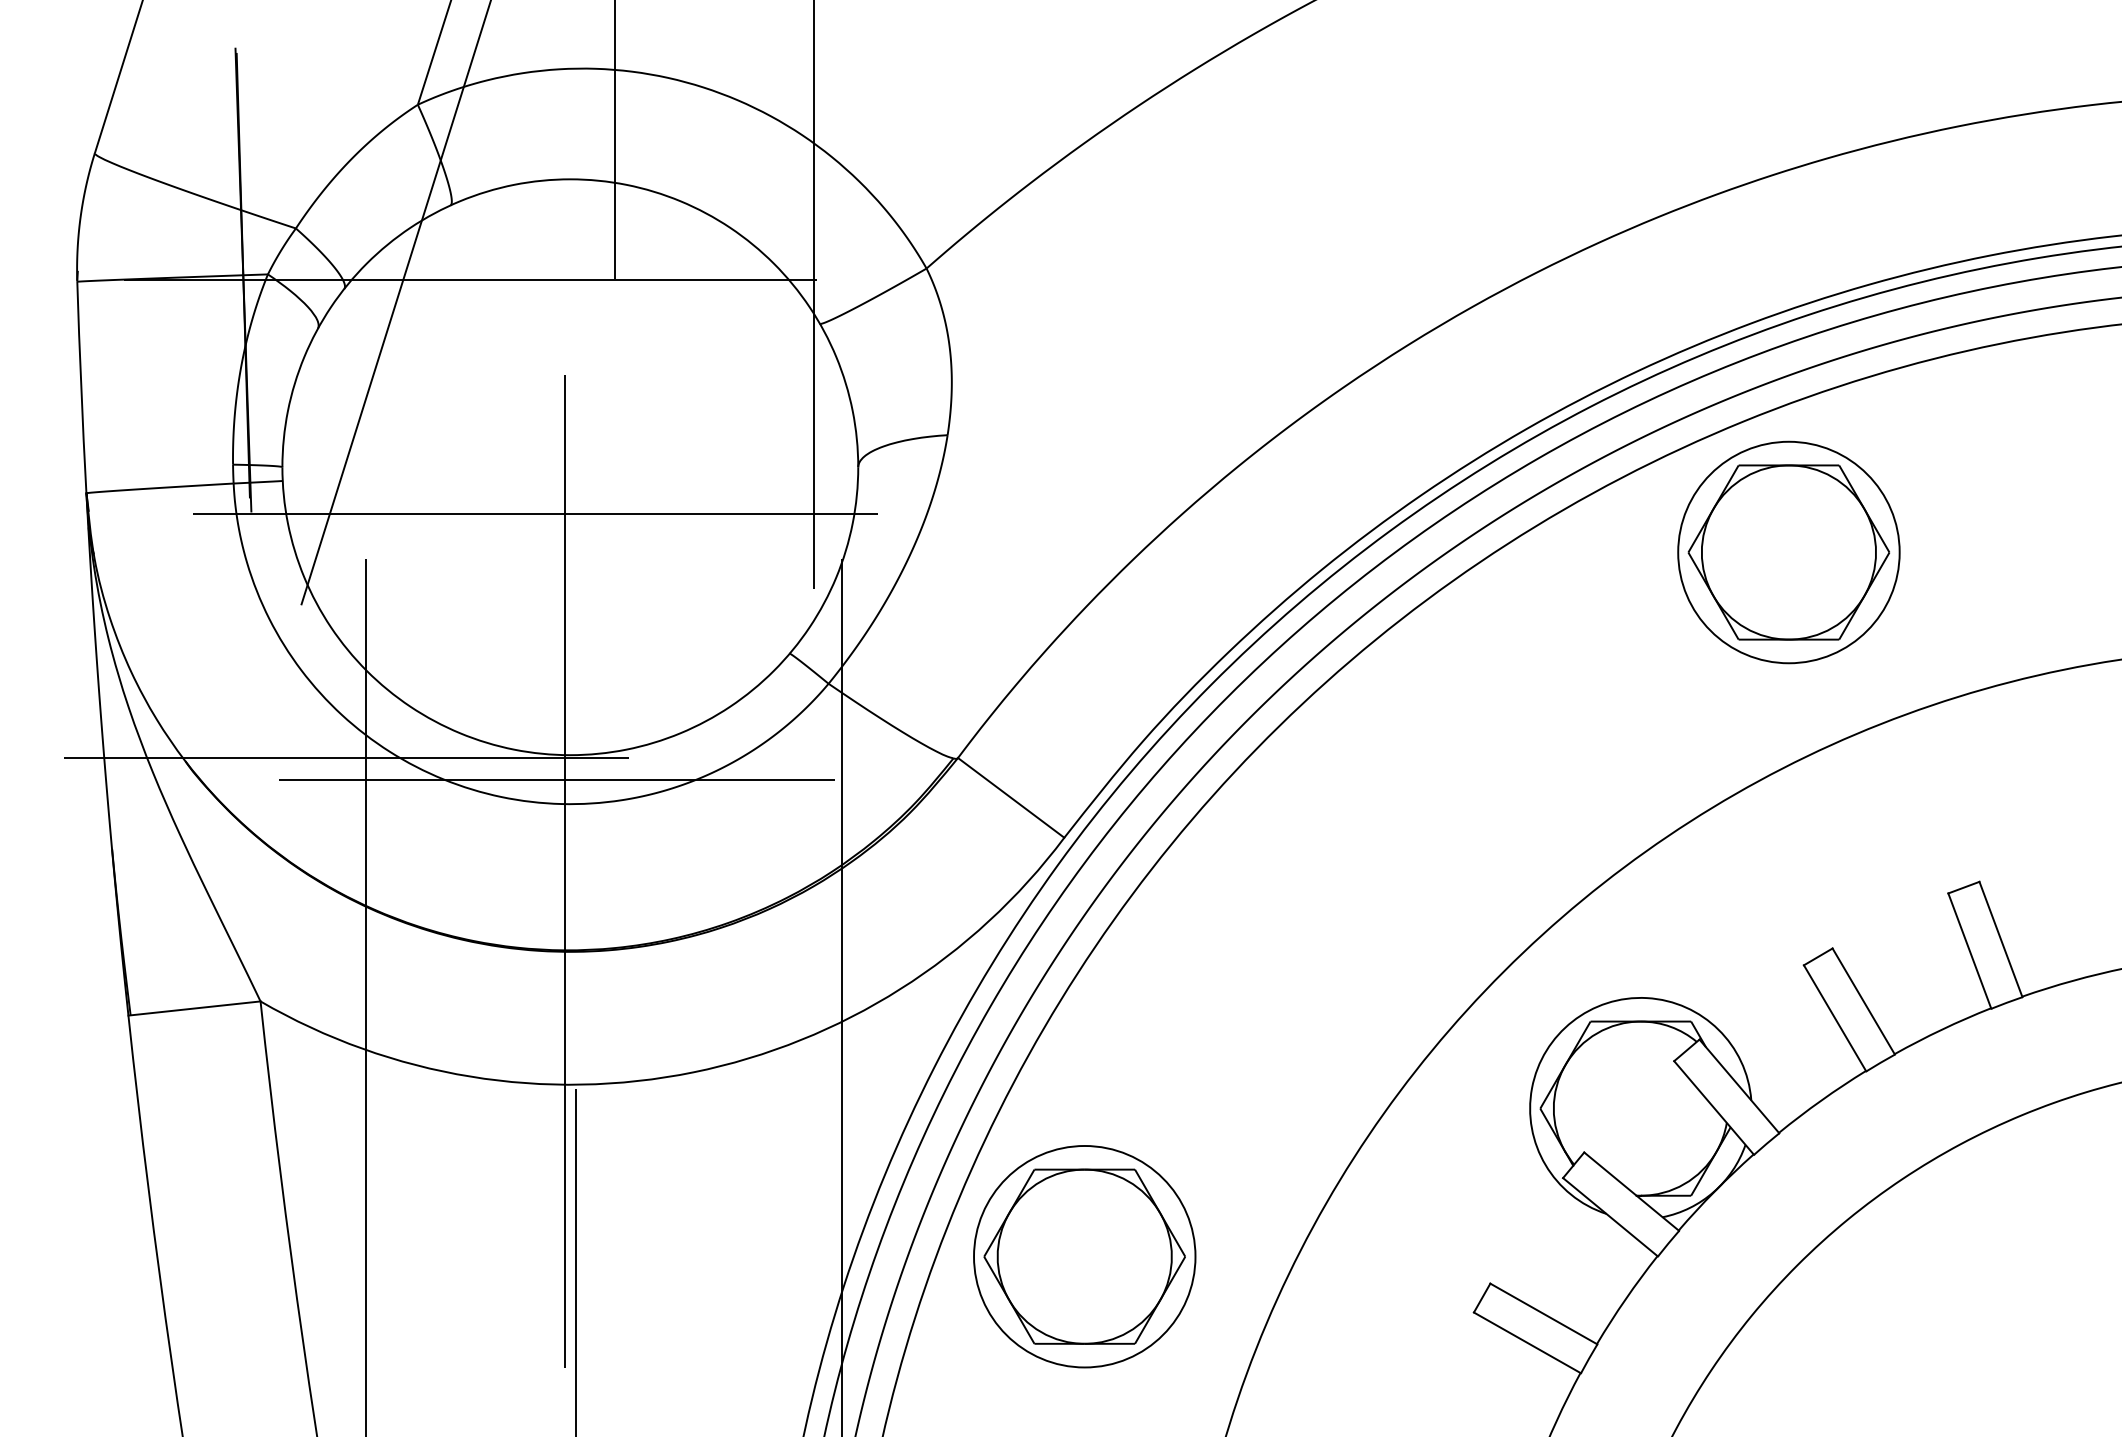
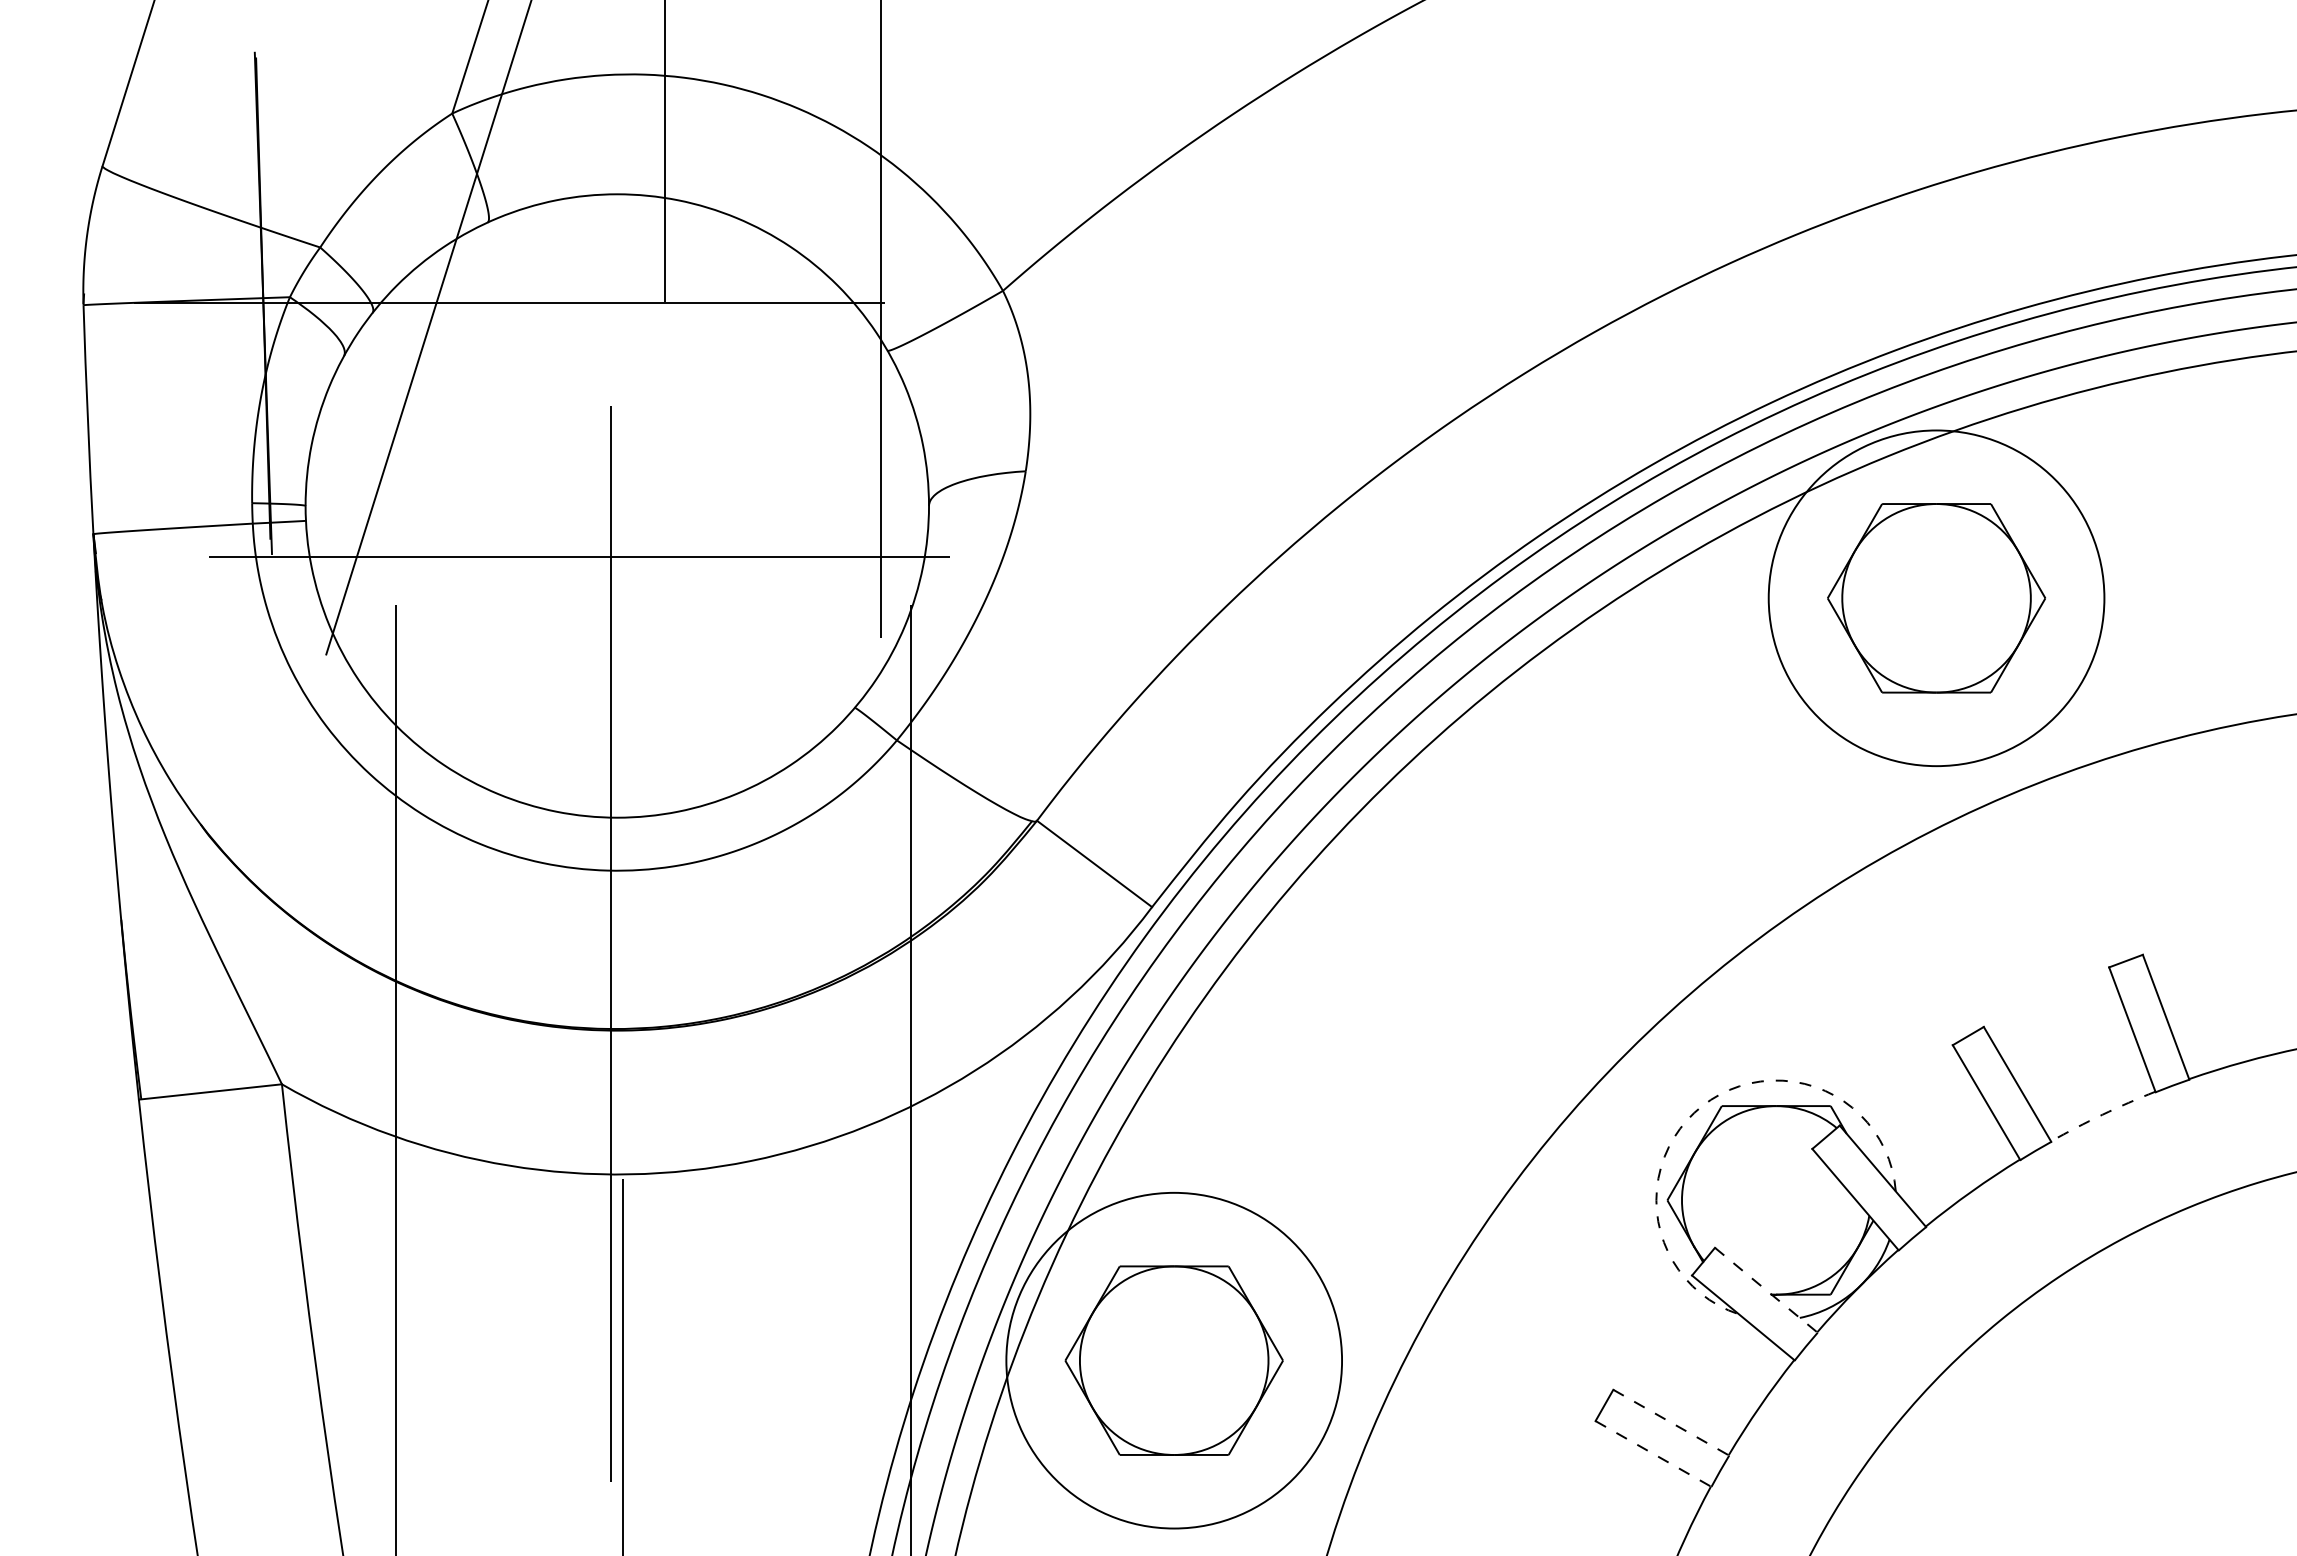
circle: (1788, 552) -> (1936, 598), size x1.4
line: (346, 757) -> (374, 820), removed
line: (556, 779) -> (602, 844), removed
arc: (1572, 1021) -> (1702, 1106), solid -> dashed
arc: (1942, 1029) -> (2102, 1114), solid -> dashed
line: (1631, 1191) -> (1766, 1290), solid -> dashed
circle: (1085, 1256) -> (1174, 1360), size x1.4
line: (1544, 1313) -> (1671, 1422), solid -> dashed
line: (1527, 1342) -> (1653, 1453), solid -> dashed

